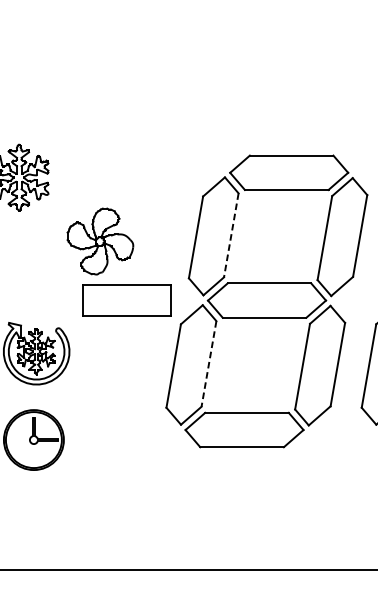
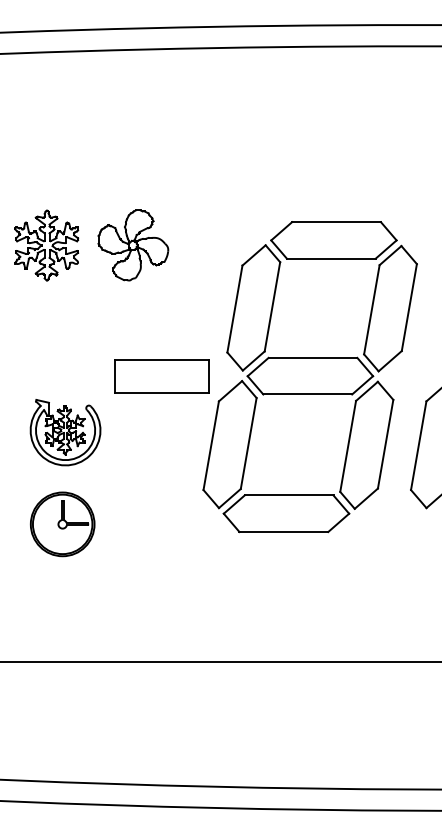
line: (231, 235) -> (272, 307), dashed -> solid
part: (100, 241) -> (133, 245), moved
line: (208, 363) -> (248, 443), dashed -> solid

